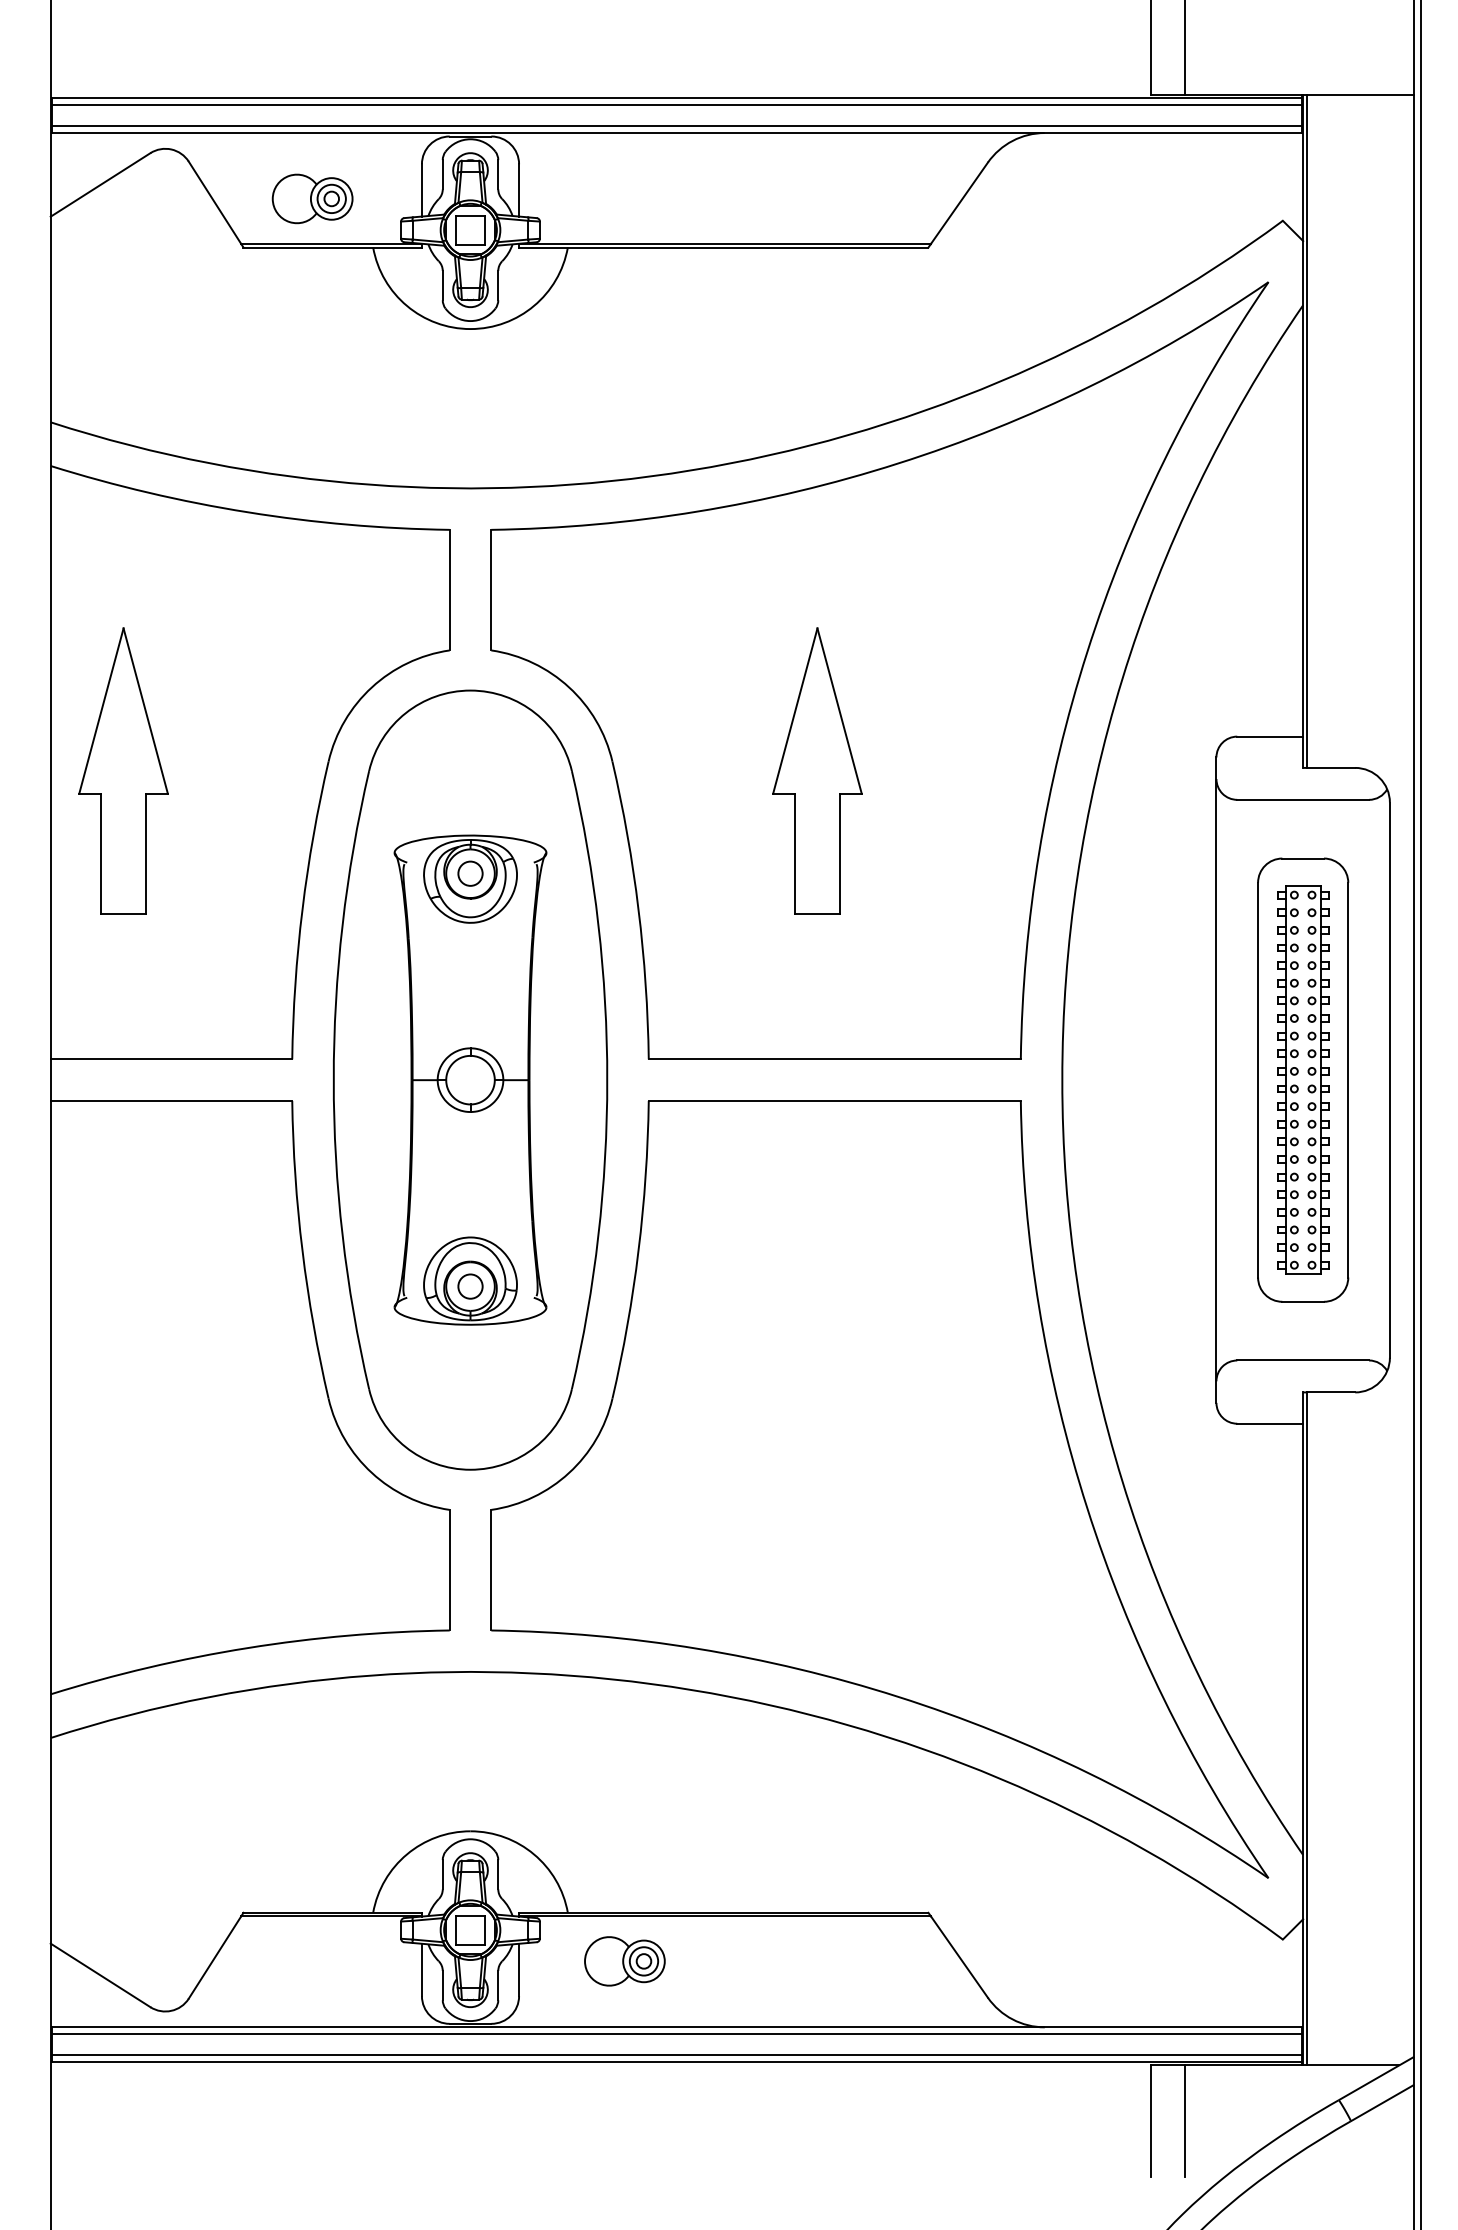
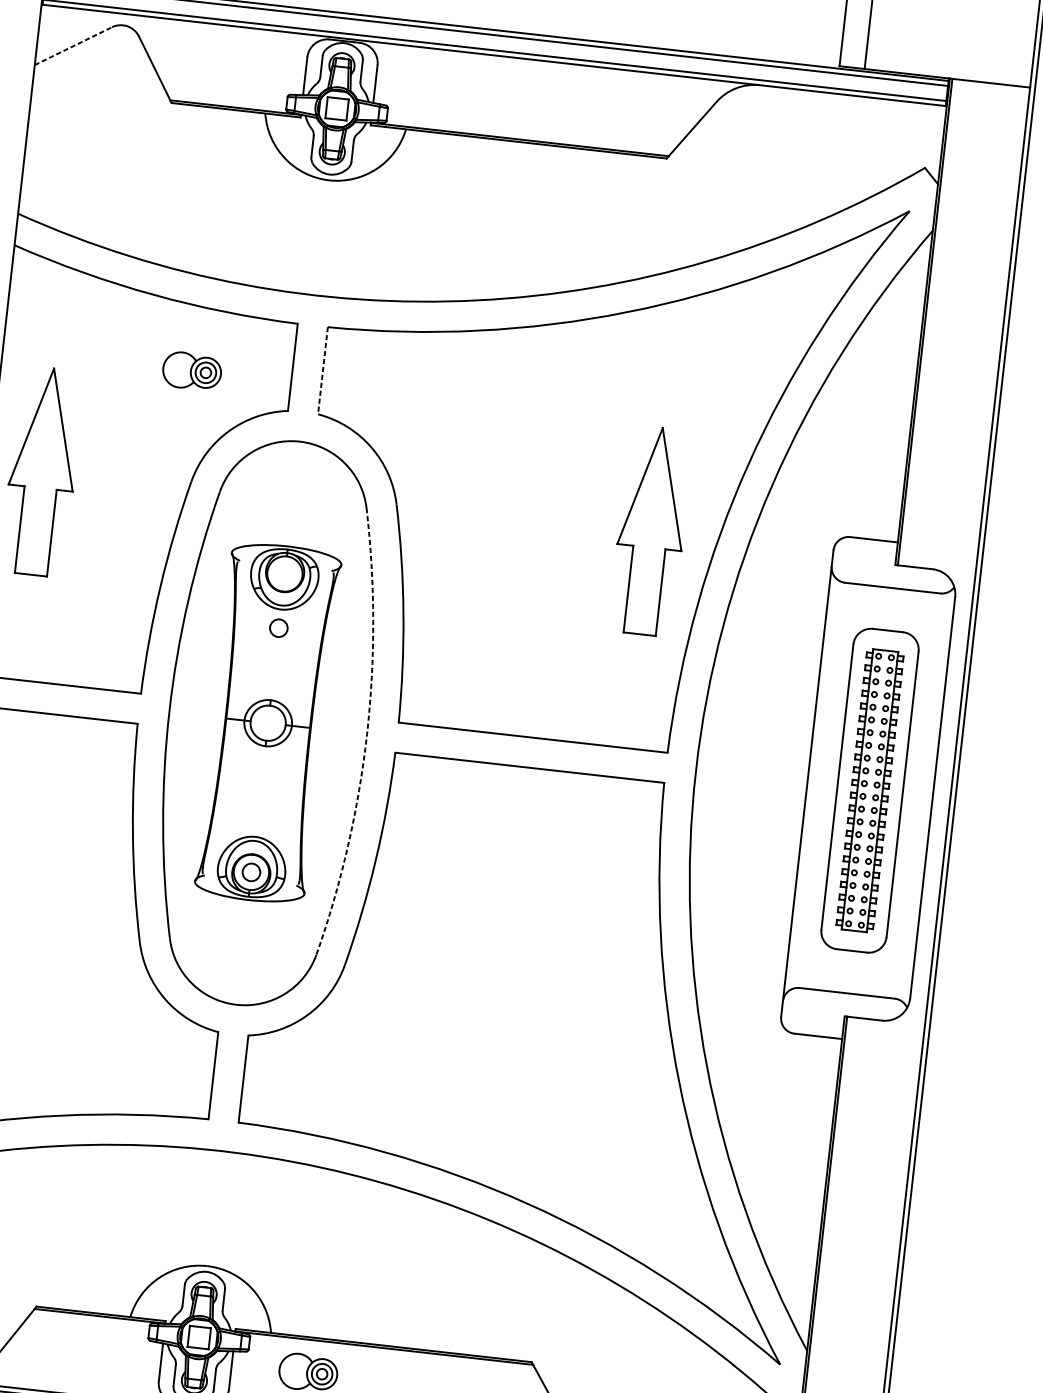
line: (101, 184) -> (74, 45), solid -> dashed
part: (312, 198) -> (192, 370), moved
line: (491, 590) -> (323, 371), solid -> dashed
part: (817, 770) -> (651, 530), moved
circle: (470, 873) -> (278, 628), moved
arc: (607, 1080) -> (367, 734), solid -> dashed

